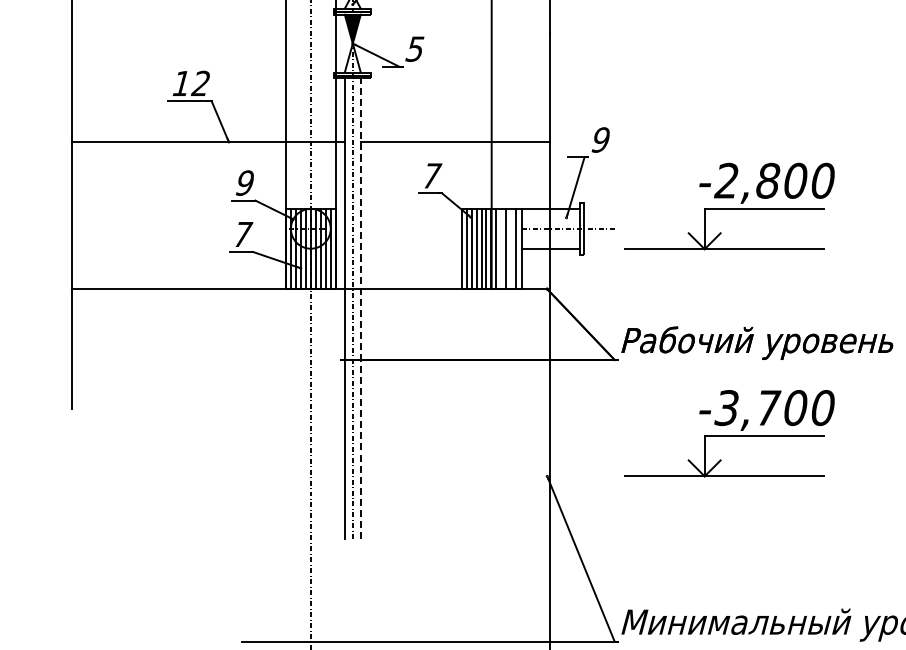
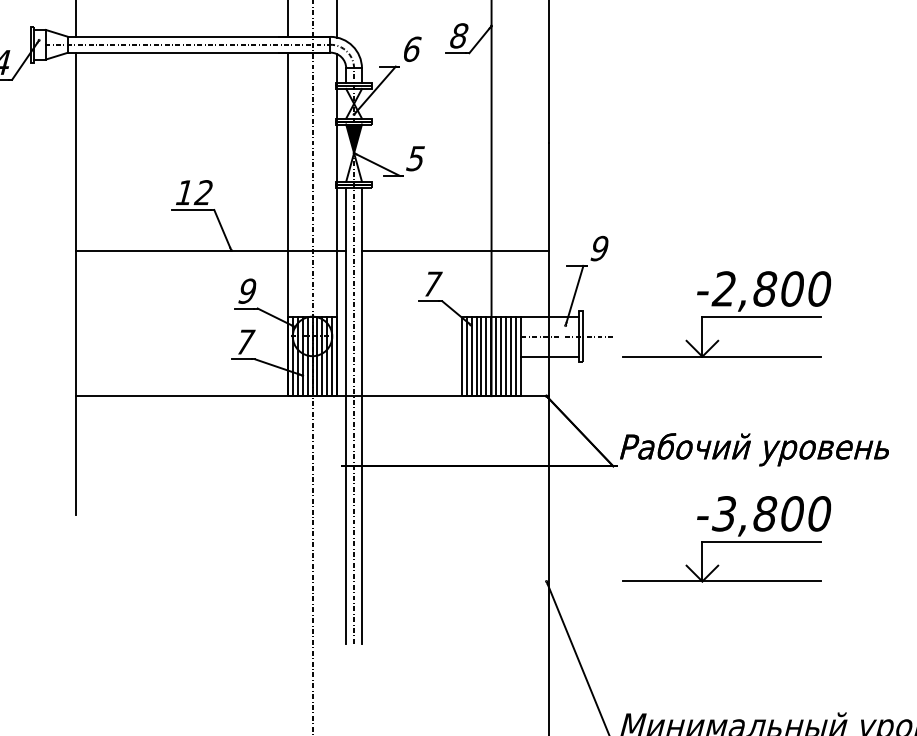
line: (501, 249) -> (501, 356), added
line: (511, 249) -> (511, 356), added
line: (360, 308) -> (361, 415), dashed -> solid
text: (768, 407) -> (765, 513), -3,700 -> -3,800

